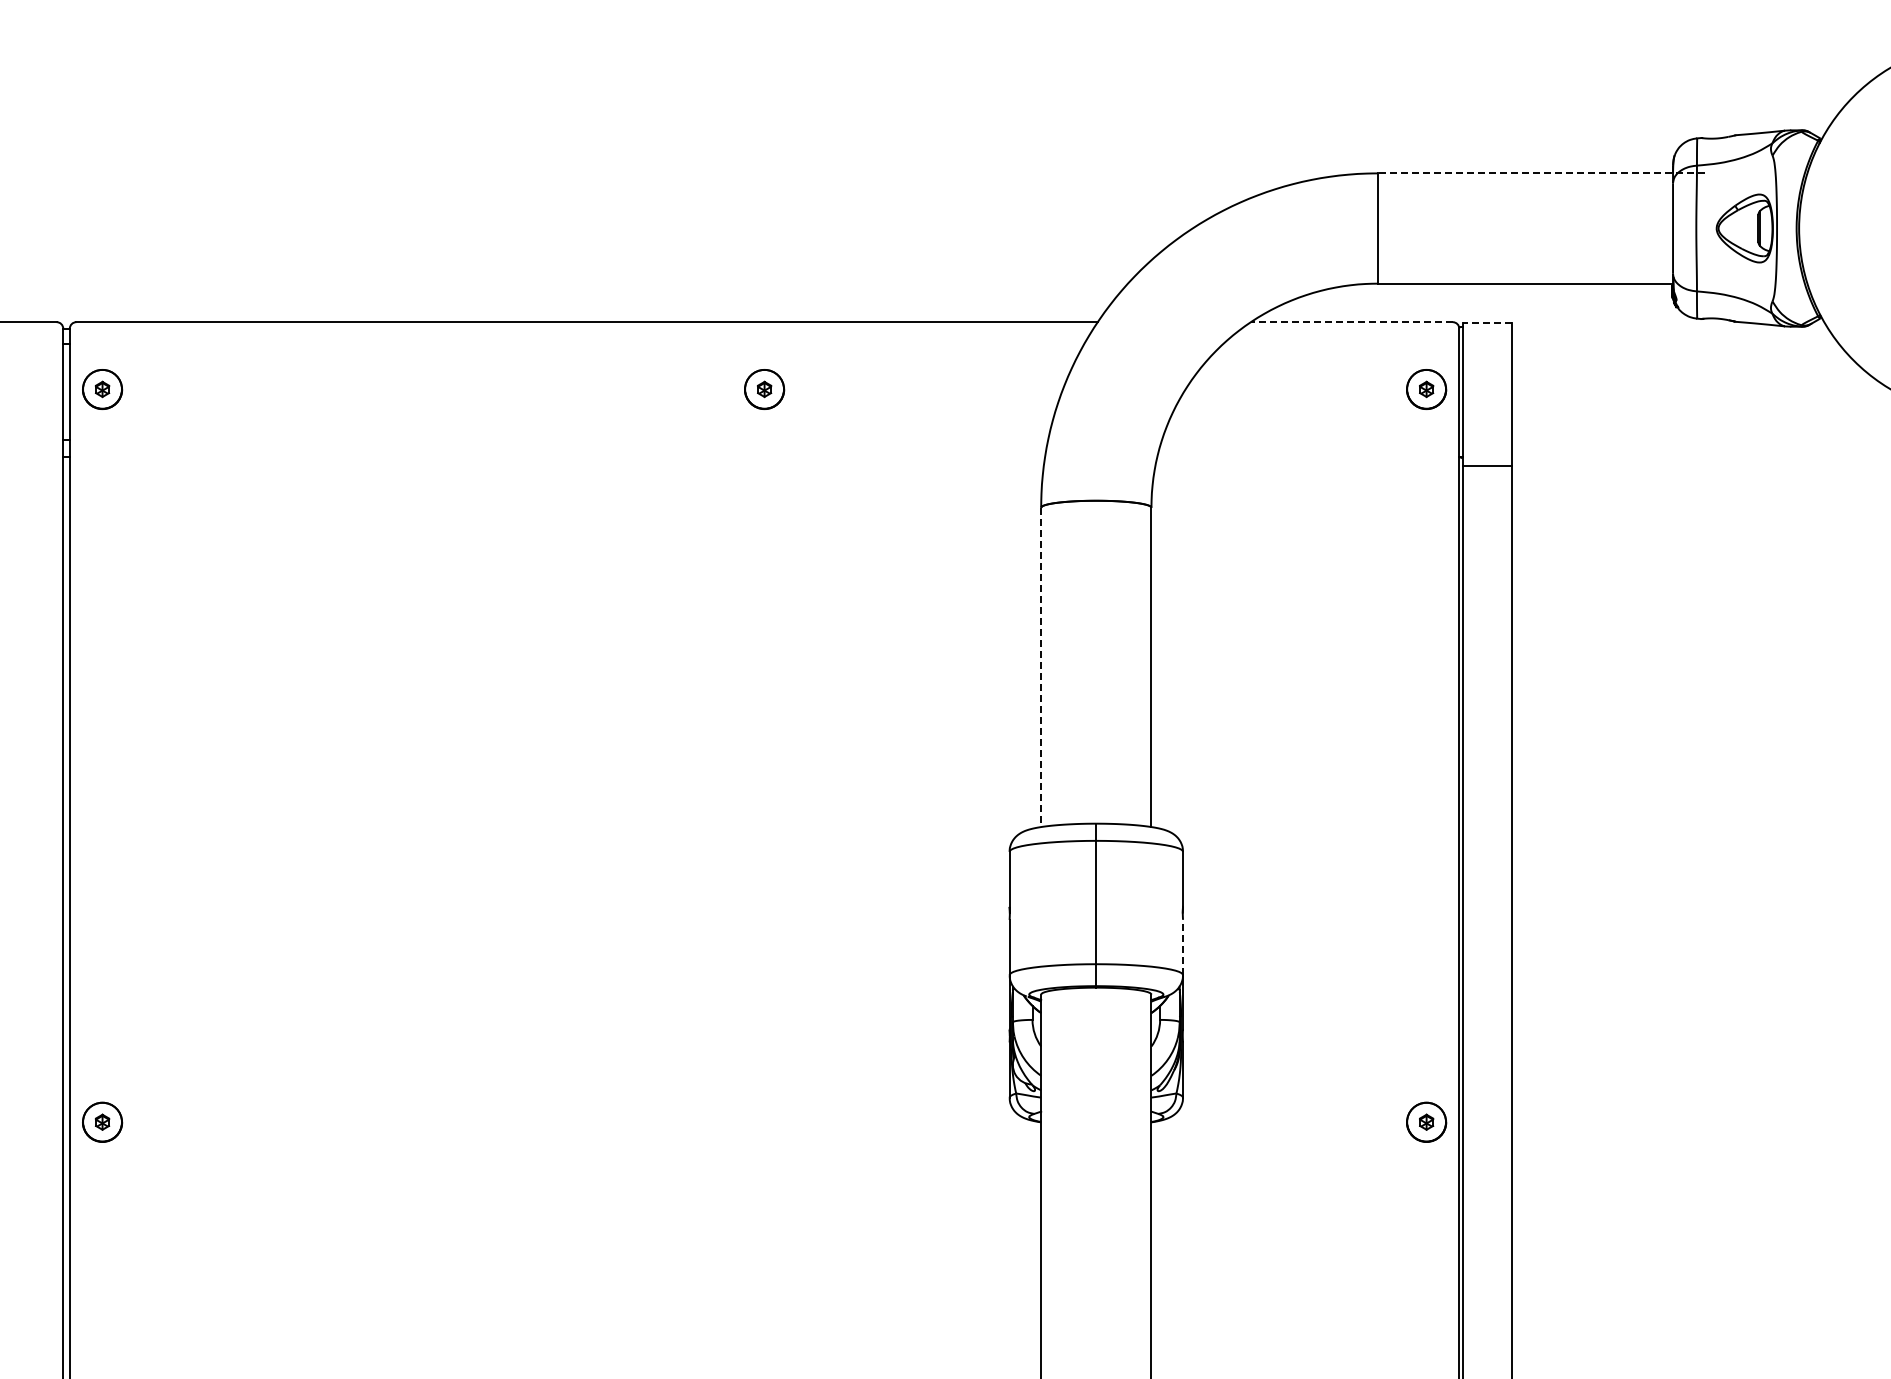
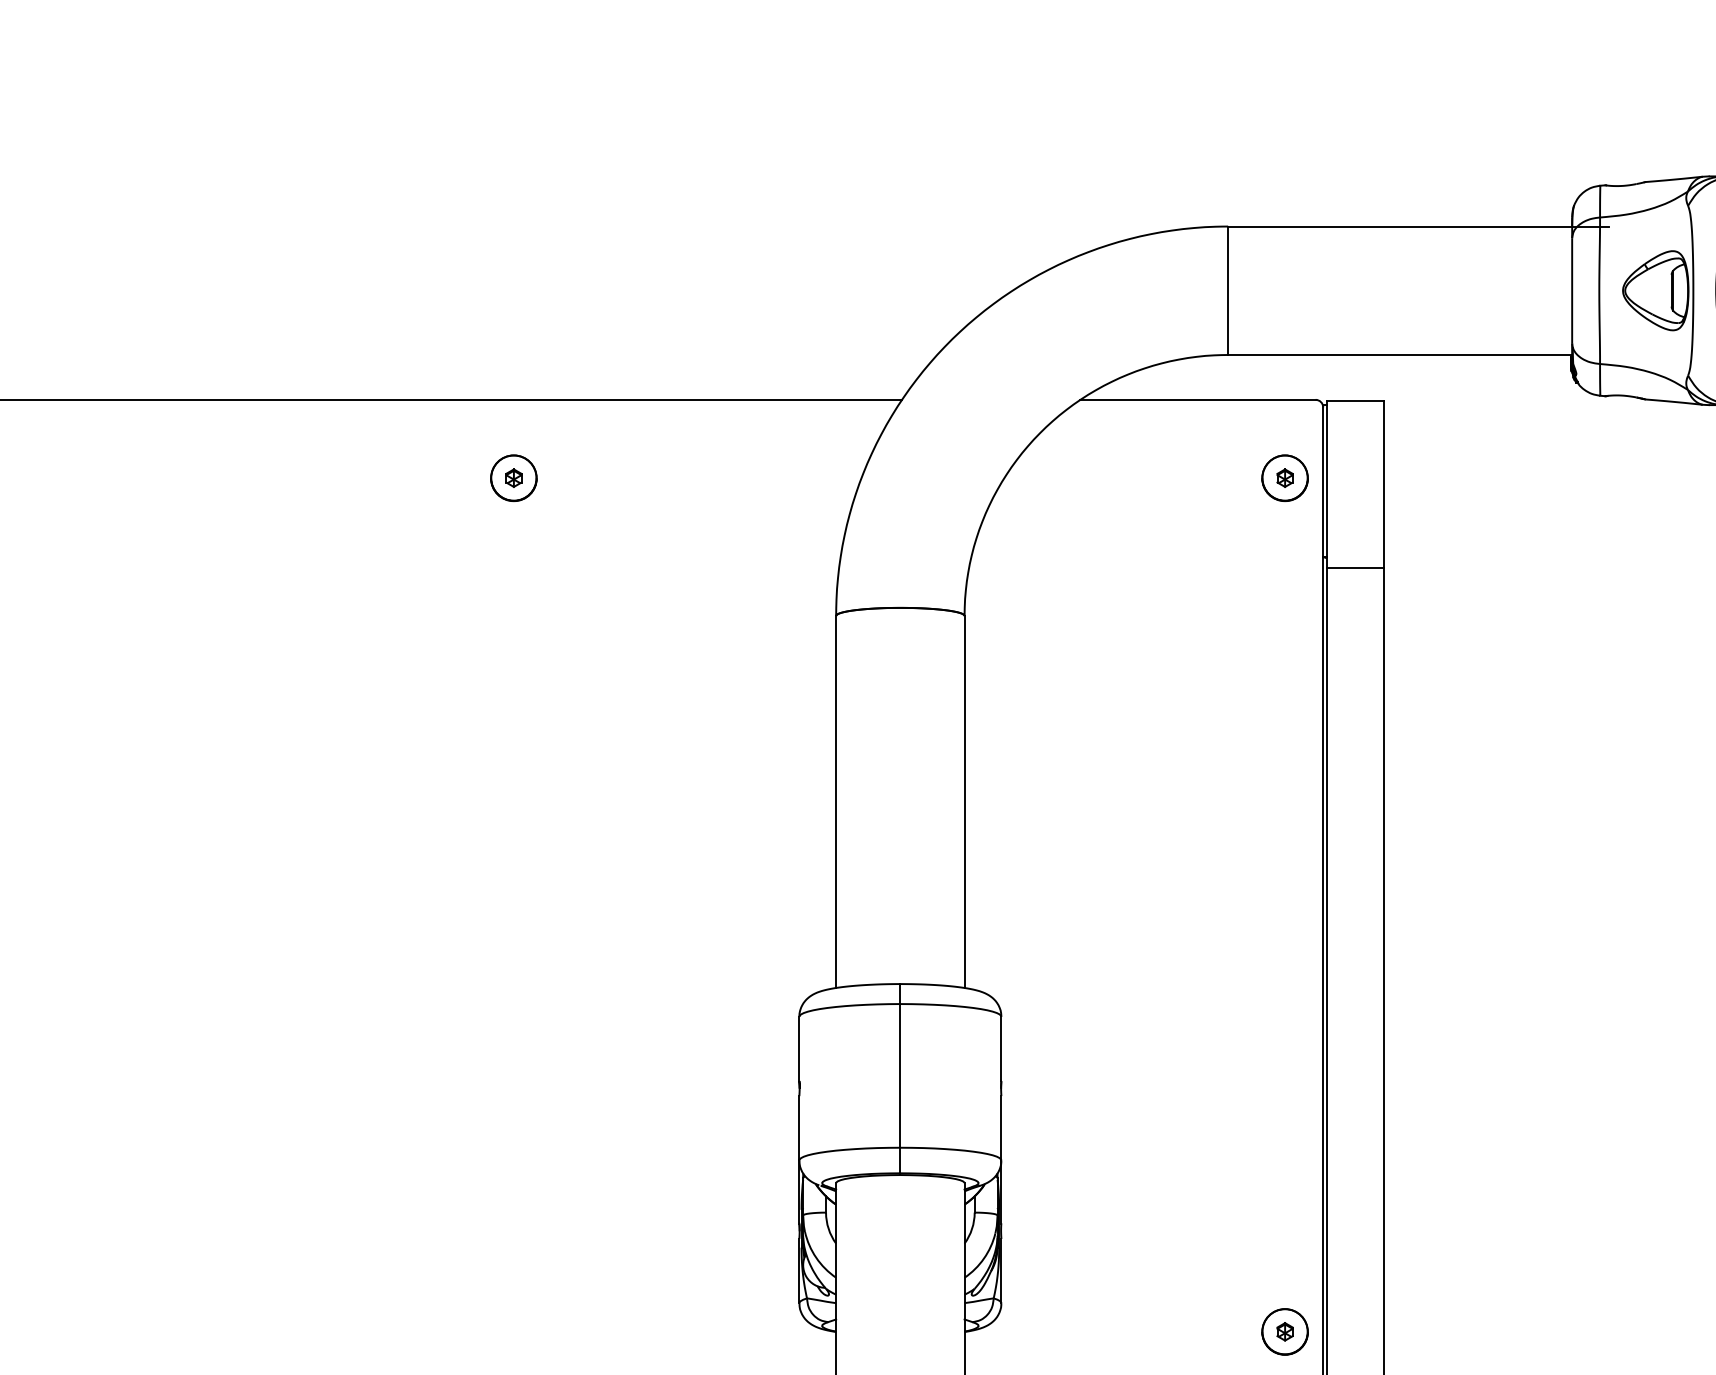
line: (1540, 173) -> (1417, 226), dashed -> solid
line: (1351, 322) -> (1197, 400), dashed -> solid
line: (1487, 323) -> (1356, 401), dashed -> solid
line: (1041, 667) -> (836, 802), dashed -> solid
line: (1183, 947) -> (1001, 1128), dashed -> solid

